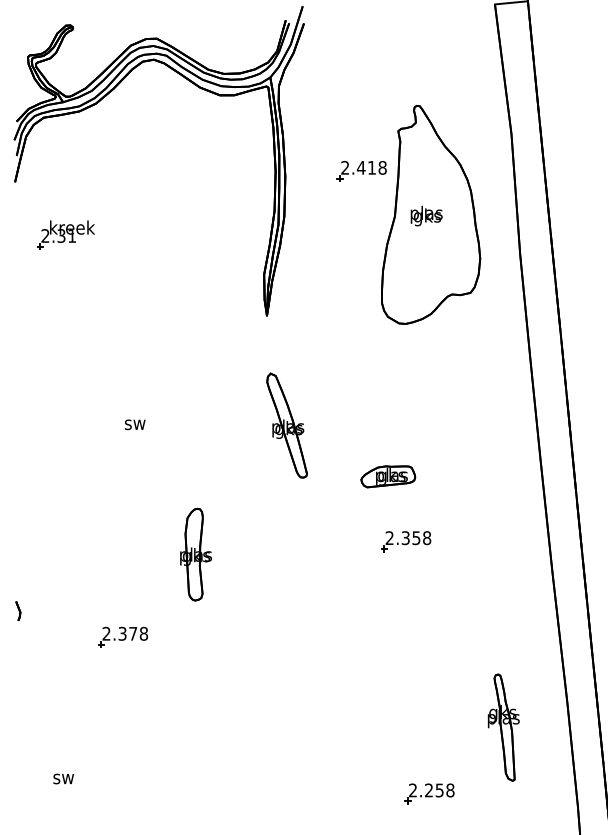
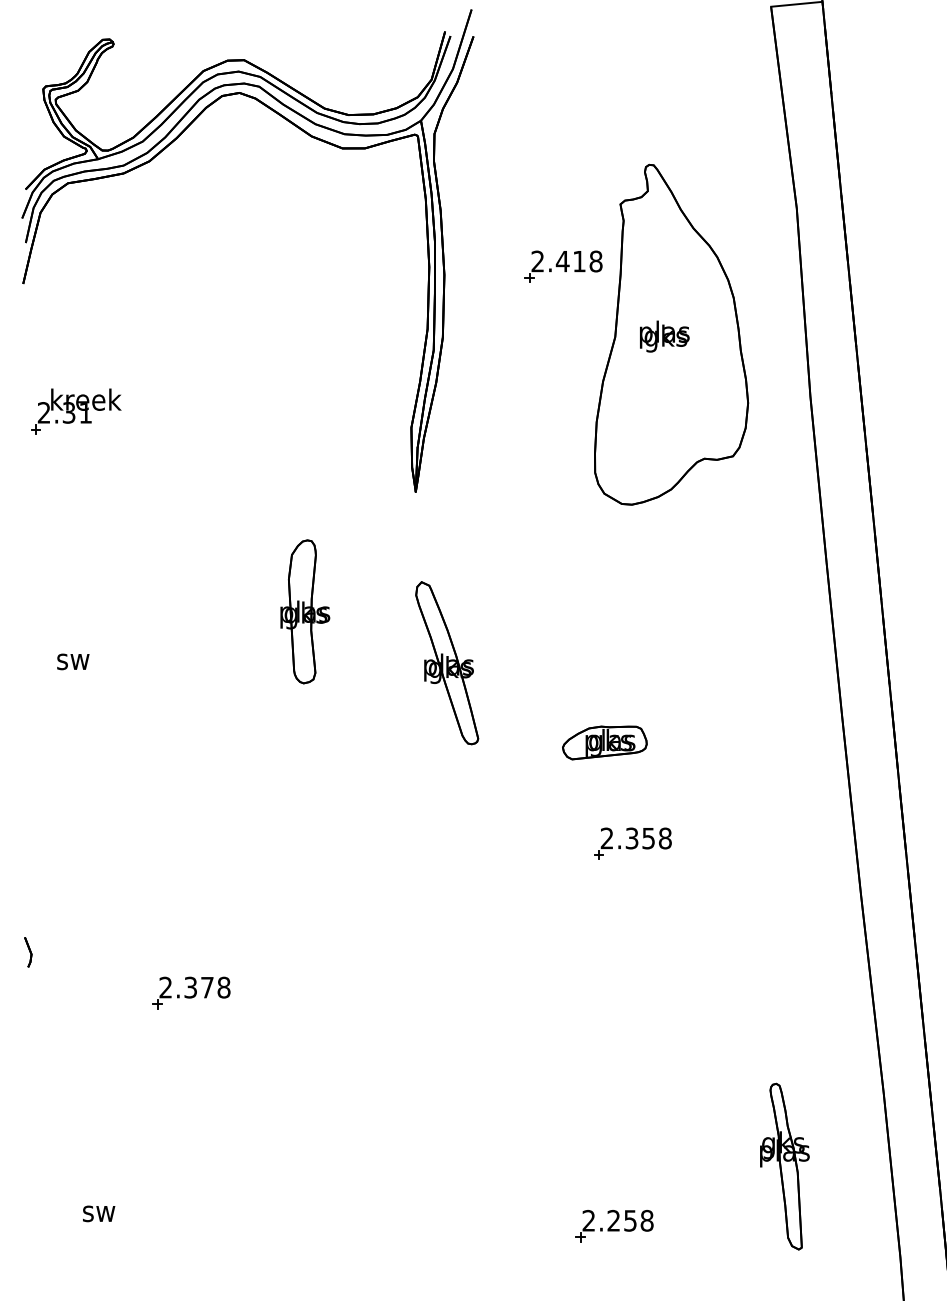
part: (65, 234) -> (75, 410), moved
text: (134, 424) -> (72, 661), moved
part: (195, 554) -> (304, 611), moved
part: (503, 727) -> (784, 1166), moved
part: (429, 793) -> (614, 1225), moved

